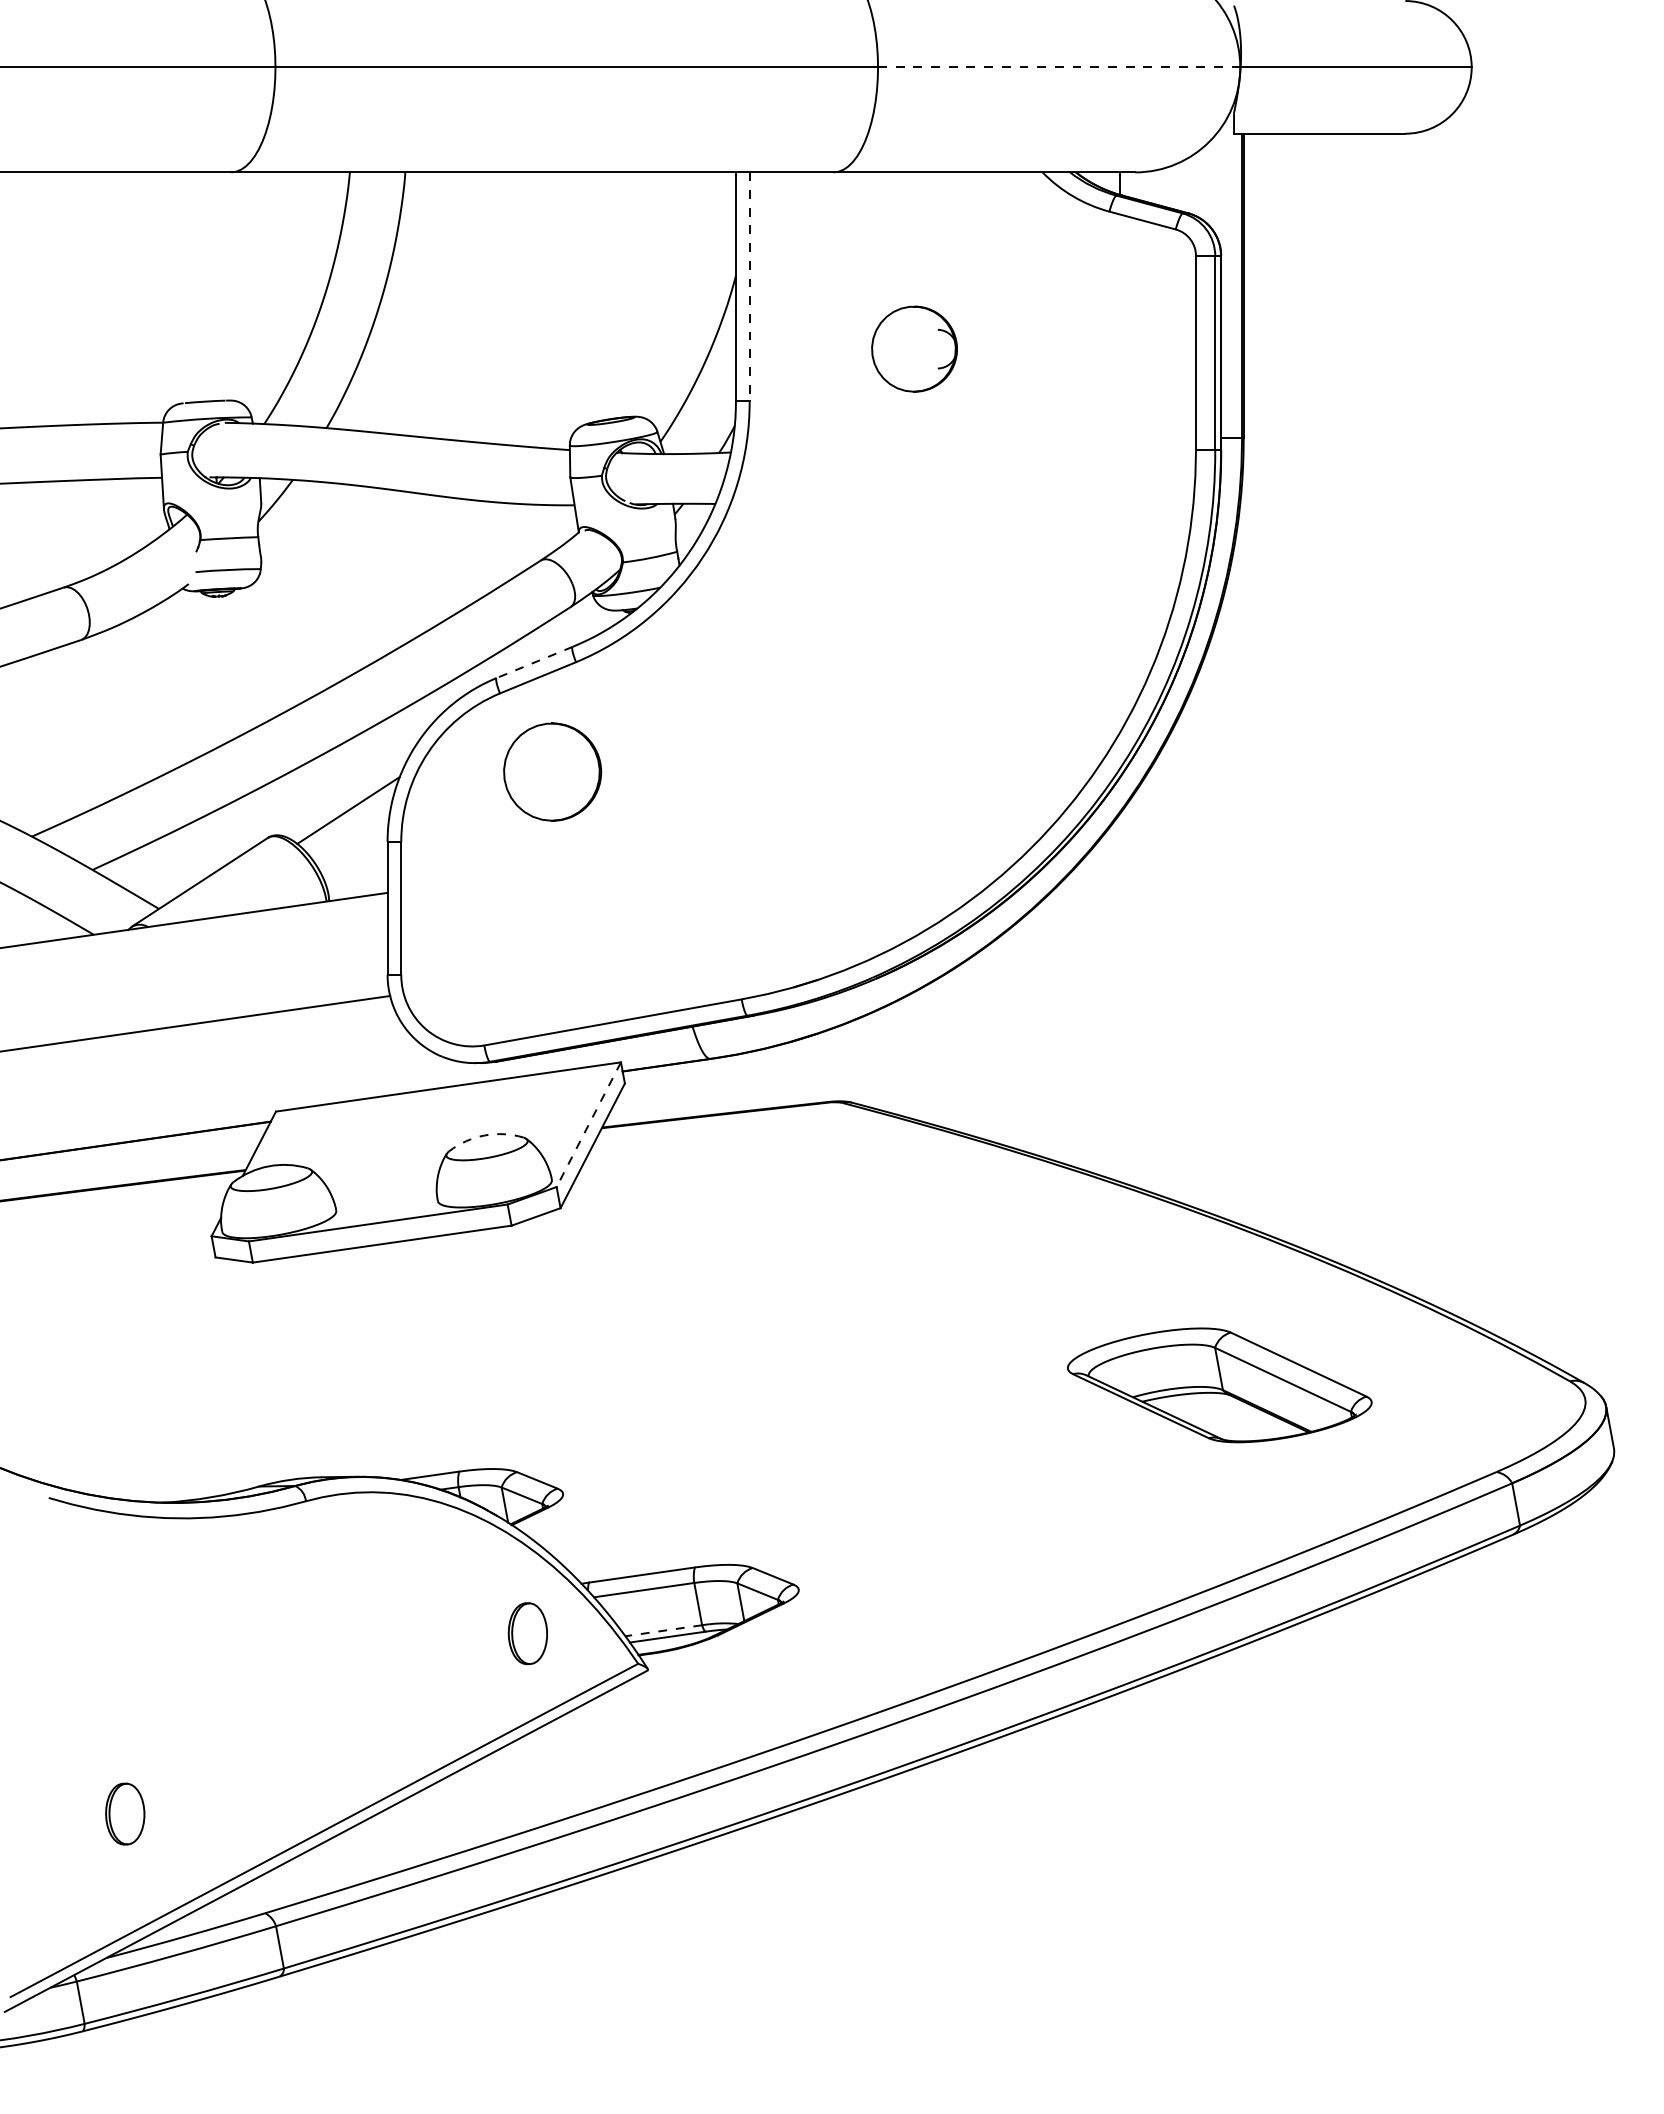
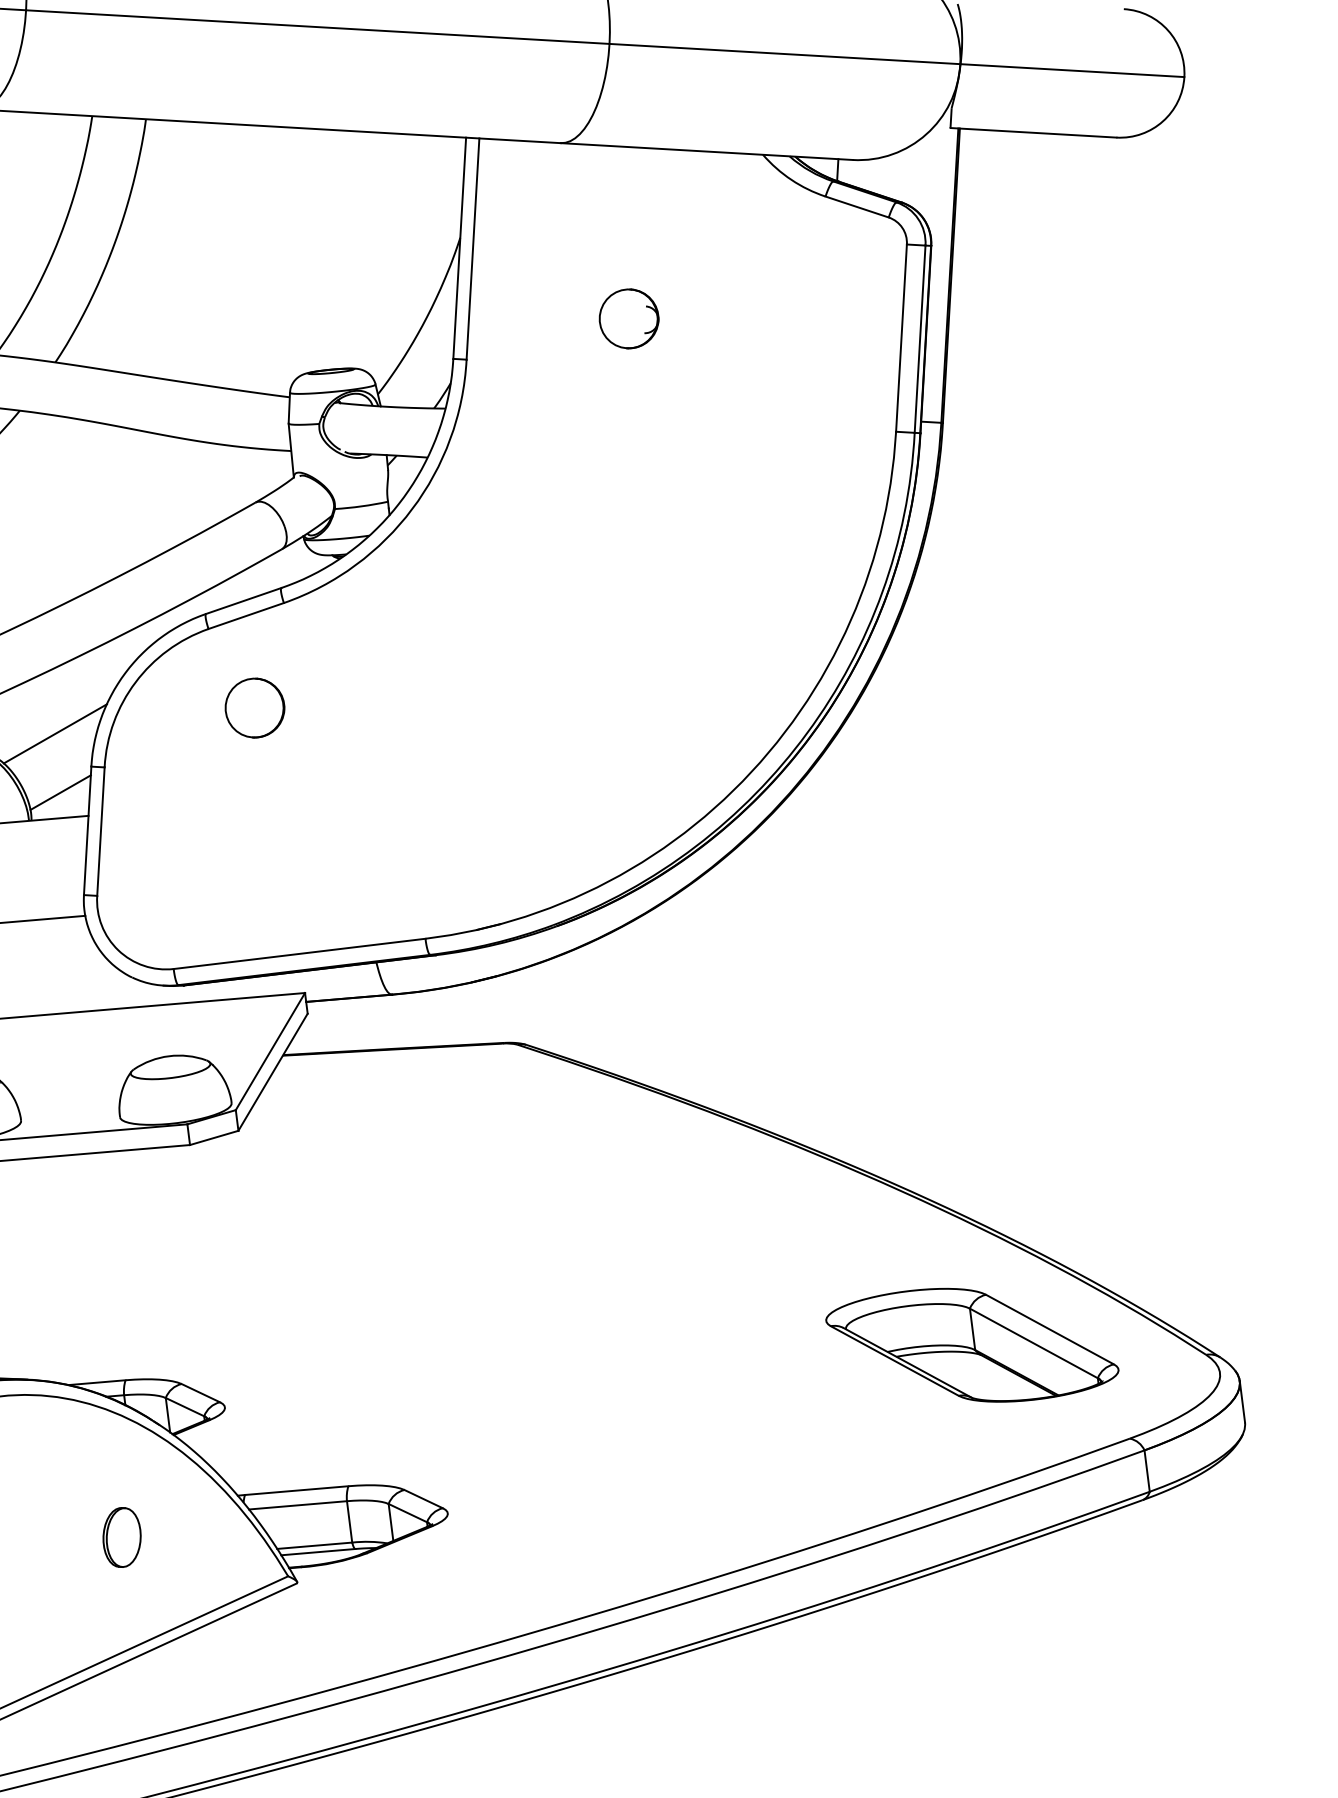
line: (1059, 67) -> (785, 54), dashed -> solid
line: (749, 287) -> (472, 249), dashed -> solid
part: (914, 349) -> (629, 319), size x0.71
line: (534, 662) -> (243, 600), dashed -> solid
part: (552, 771) -> (255, 707), size x0.62
line: (357, 870) -> (60, 792), added
line: (588, 1125) -> (270, 1052), dashed -> solid
arc: (484, 1135) -> (168, 1056), dashed -> solid
part: (1219, 1385) -> (972, 1345), moved
line: (663, 1630) -> (314, 1545), dashed -> solid
part: (527, 1633) -> (121, 1537), moved

